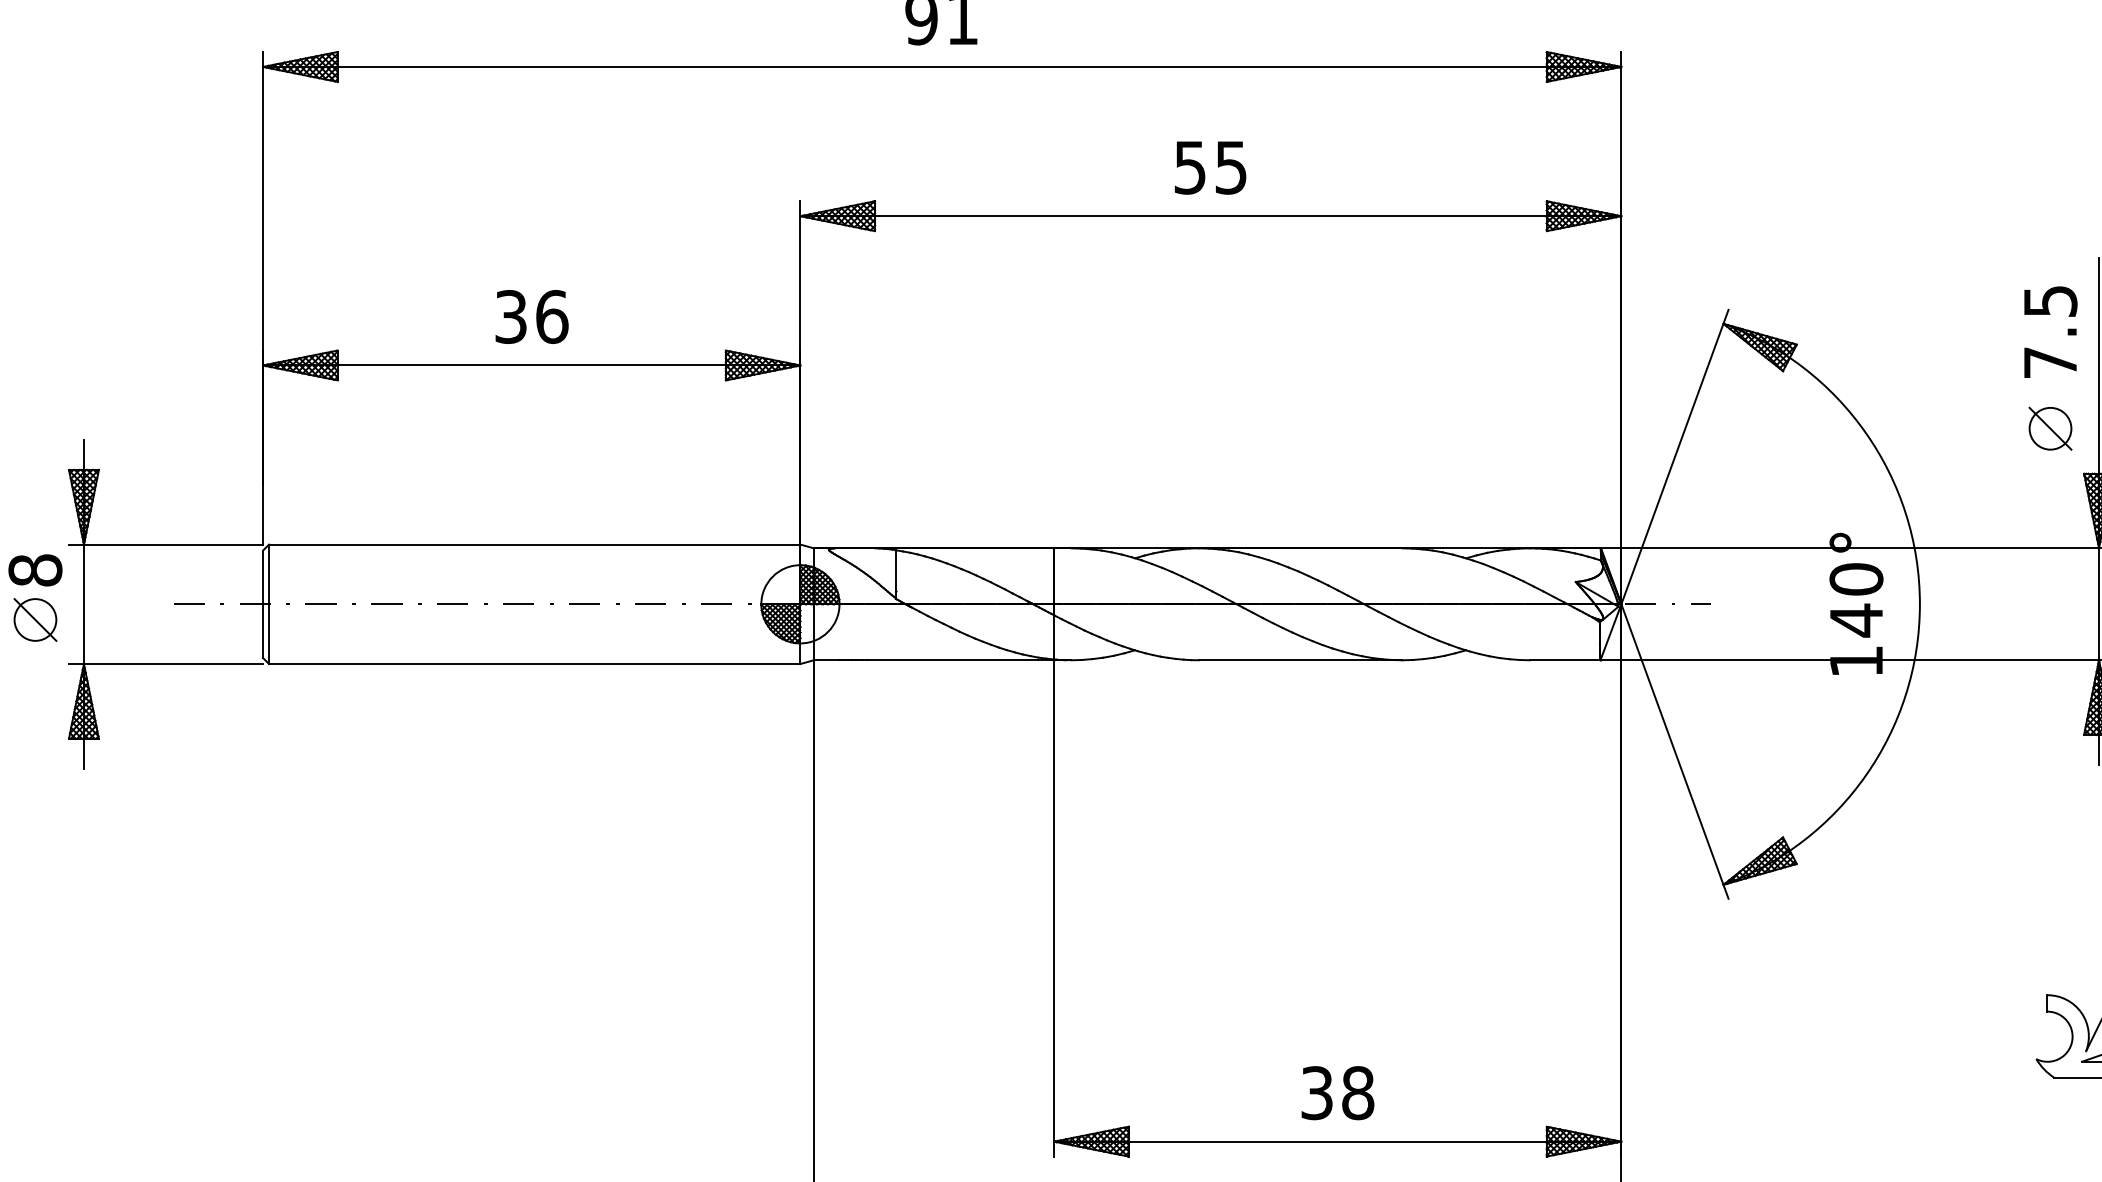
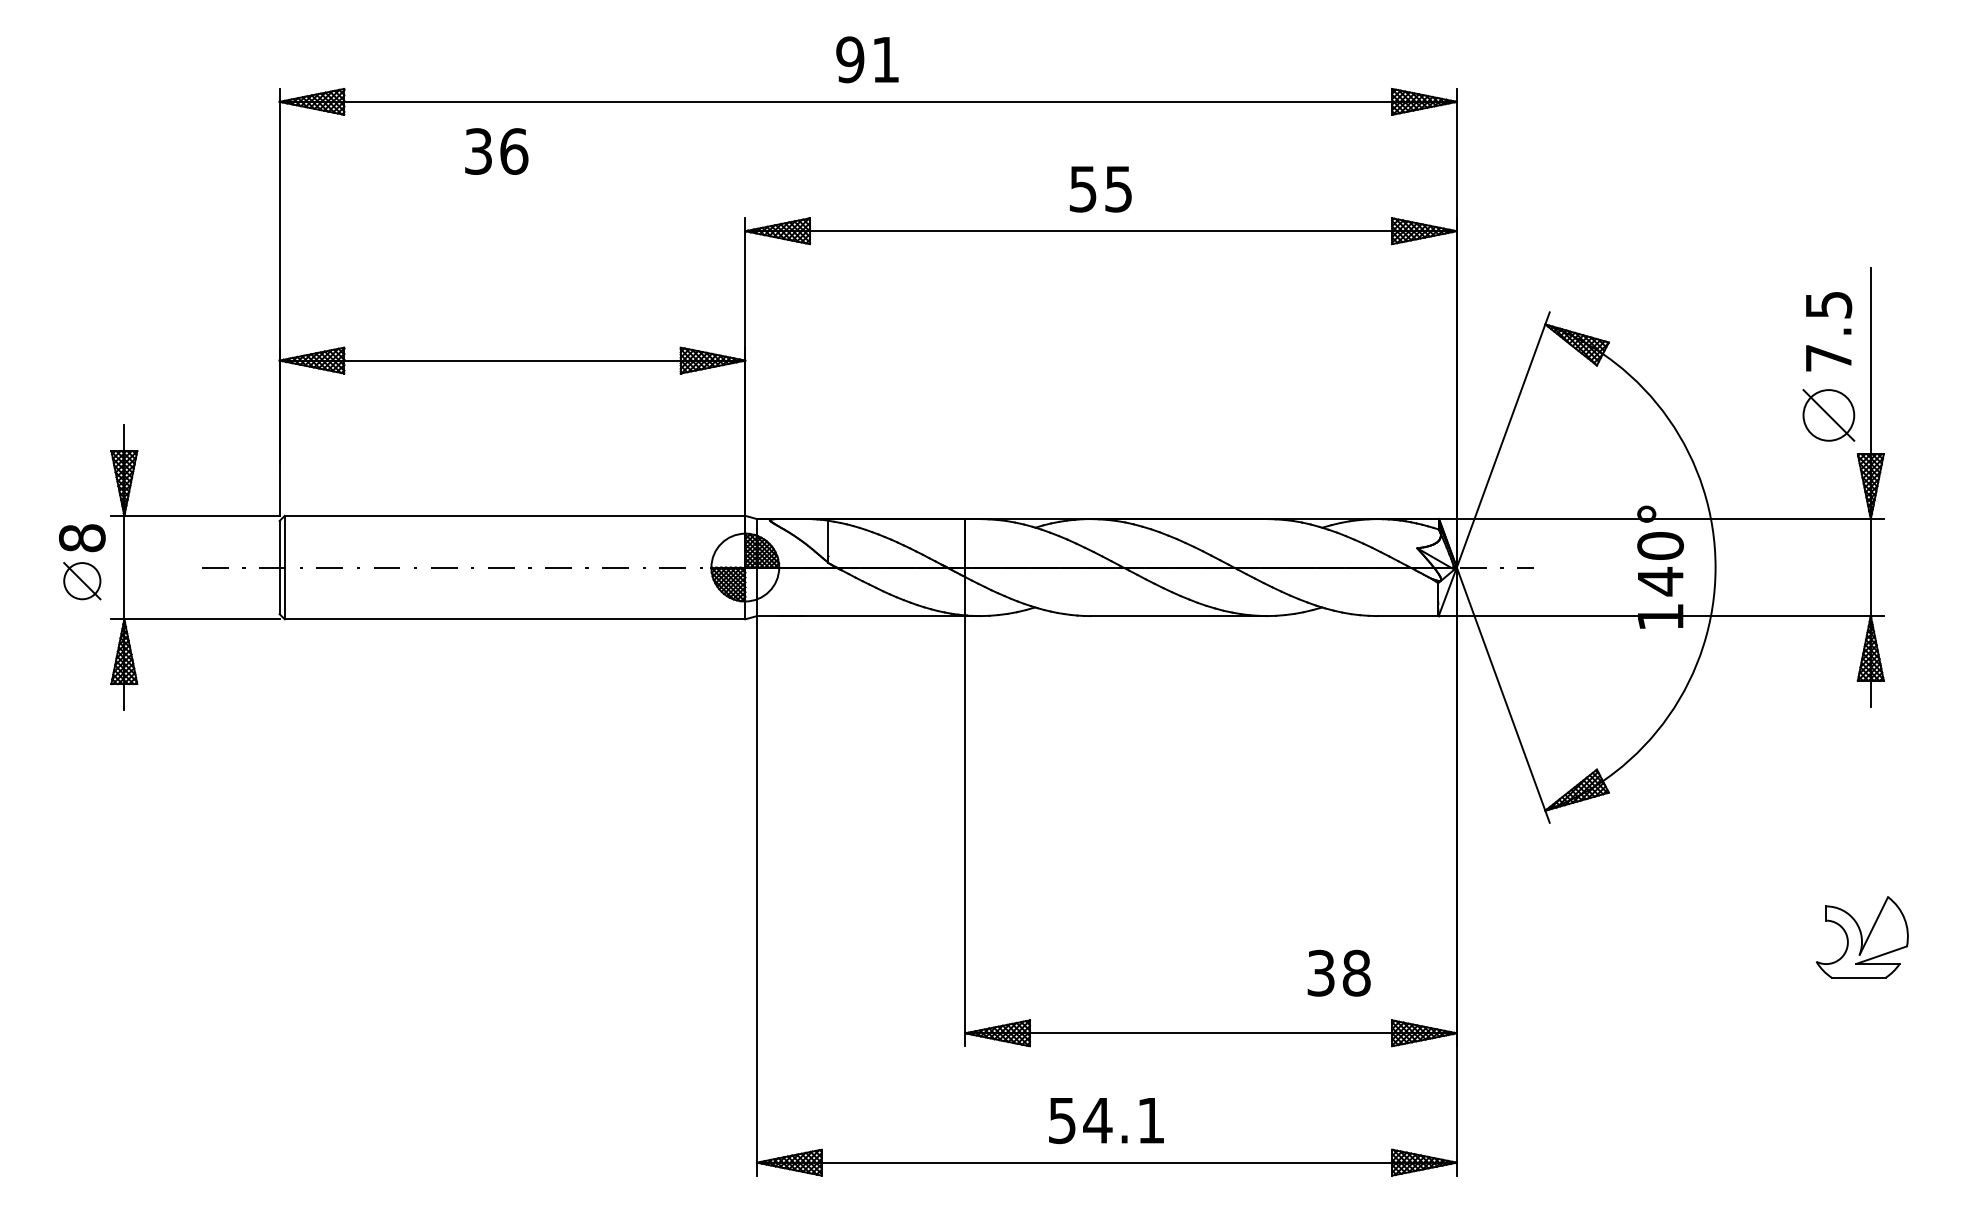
text: (531, 316) -> (496, 151), moved
part: (2050, 428) -> (1828, 415), size x1.4
text: (1337, 1092) -> (1338, 972), moved

